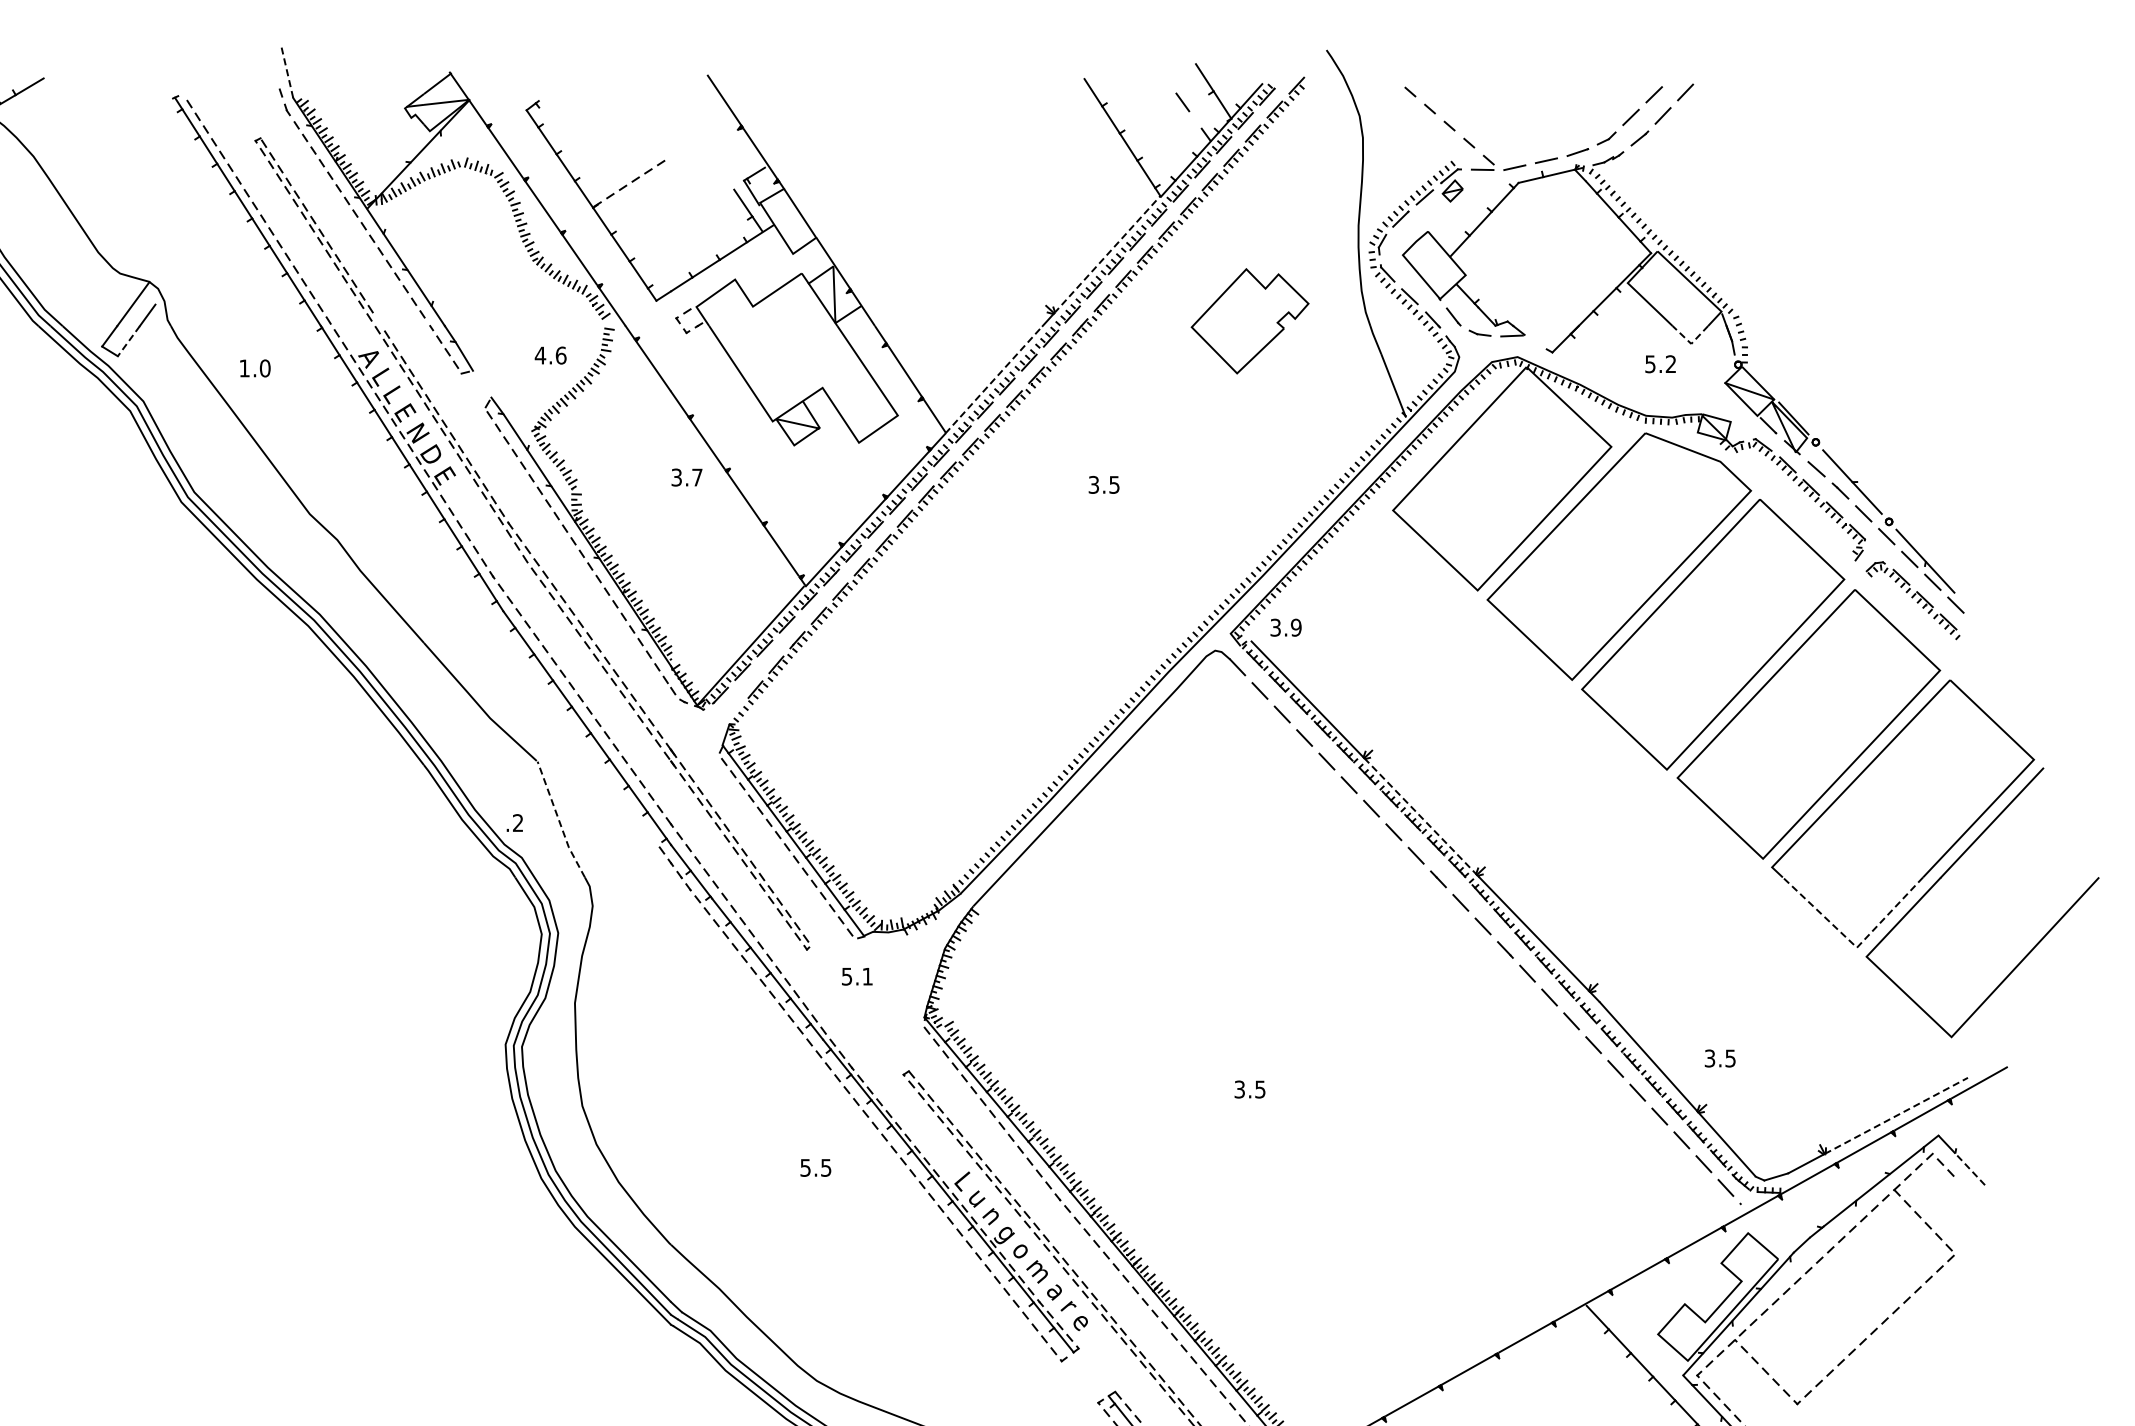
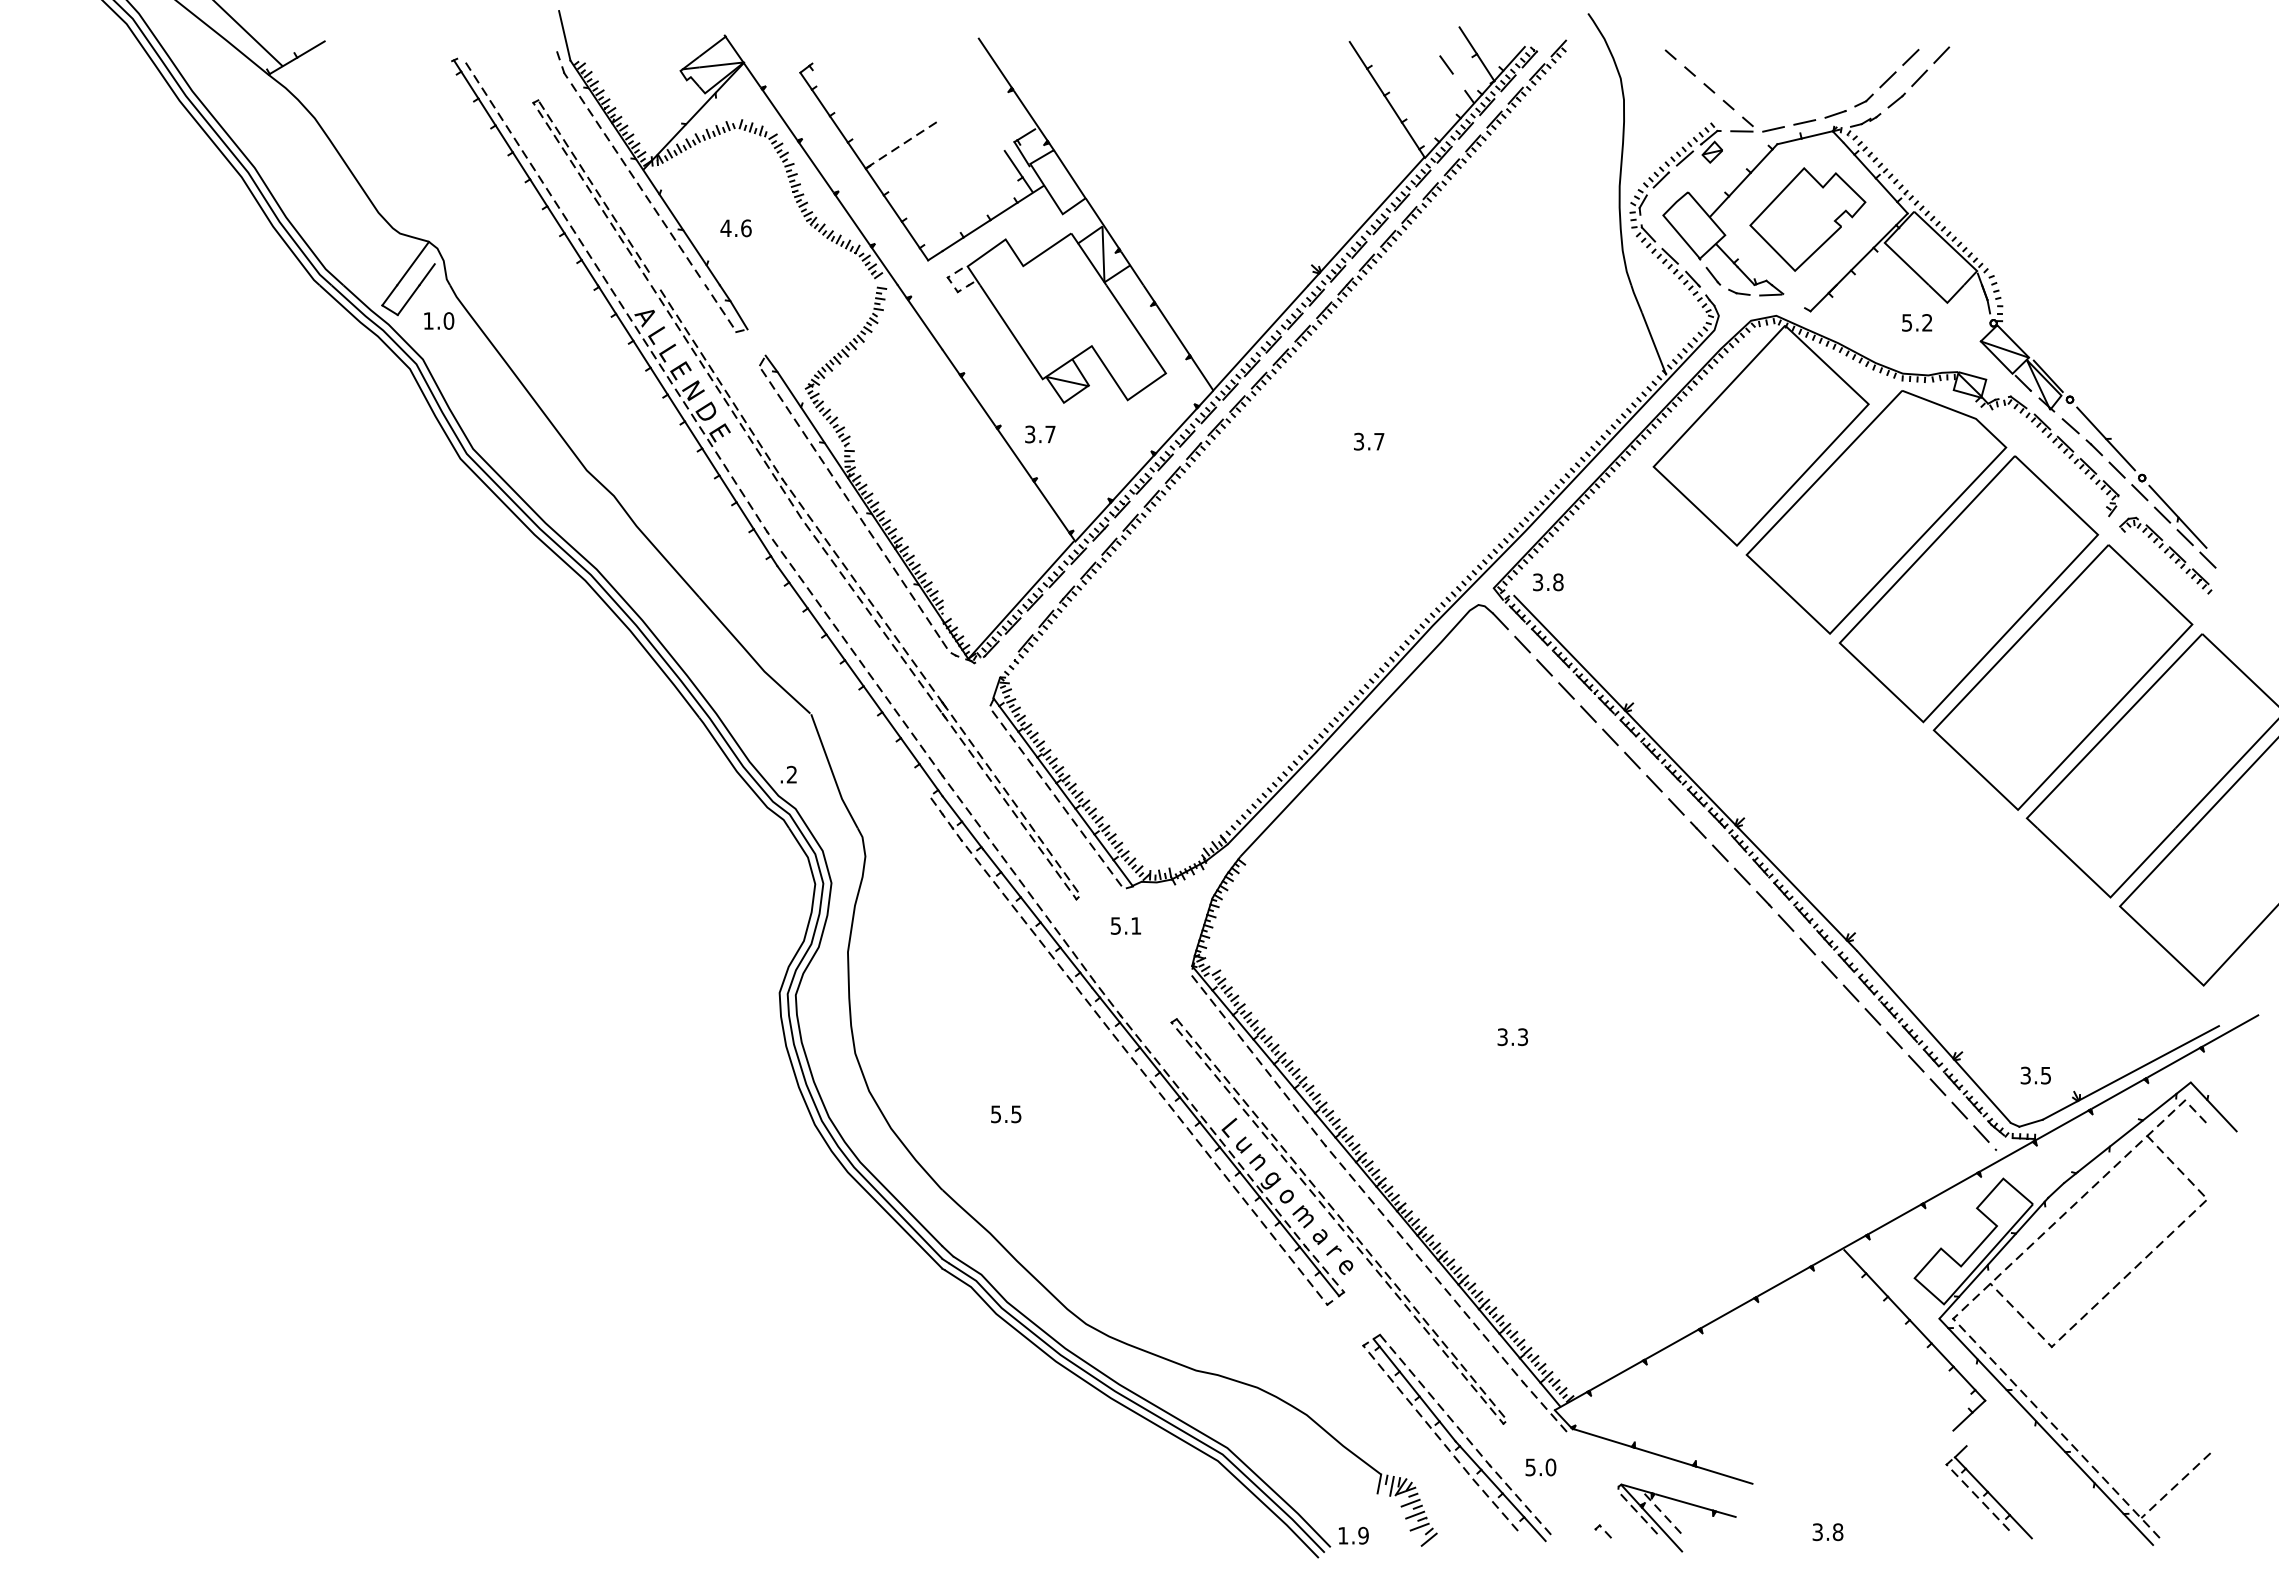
line: (287, 72) -> (564, 35), dashed -> solid
line: (1107, 254) -> (1372, 214), dashed -> solid
part: (1249, 321) -> (1807, 219), moved
line: (128, 341) -> (408, 300), dashed -> solid
line: (1691, 343) -> (1947, 302), dashed -> solid
text: (550, 355) -> (735, 228), moved
text: (255, 367) -> (439, 320), moved
line: (993, 380) -> (1260, 338), dashed -> solid
text: (687, 477) -> (1040, 434), moved
text: (1114, 484) -> (1379, 441), 3.5 -> 3.7
text: (1296, 627) -> (1558, 582), 3.9 -> 3.8
line: (1419, 814) -> (1679, 766), dashed -> solid
line: (559, 820) -> (832, 772), dashed -> solid
line: (1854, 945) -> (2108, 895), dashed -> solid
text: (1719, 1058) -> (2035, 1075), moved
text: (1259, 1088) -> (1522, 1036), 3.5 -> 3.3
line: (1895, 1116) -> (2148, 1063), dashed -> solid
text: (816, 1168) -> (1006, 1114), moved
line: (1969, 1169) -> (2221, 1115), dashed -> solid

